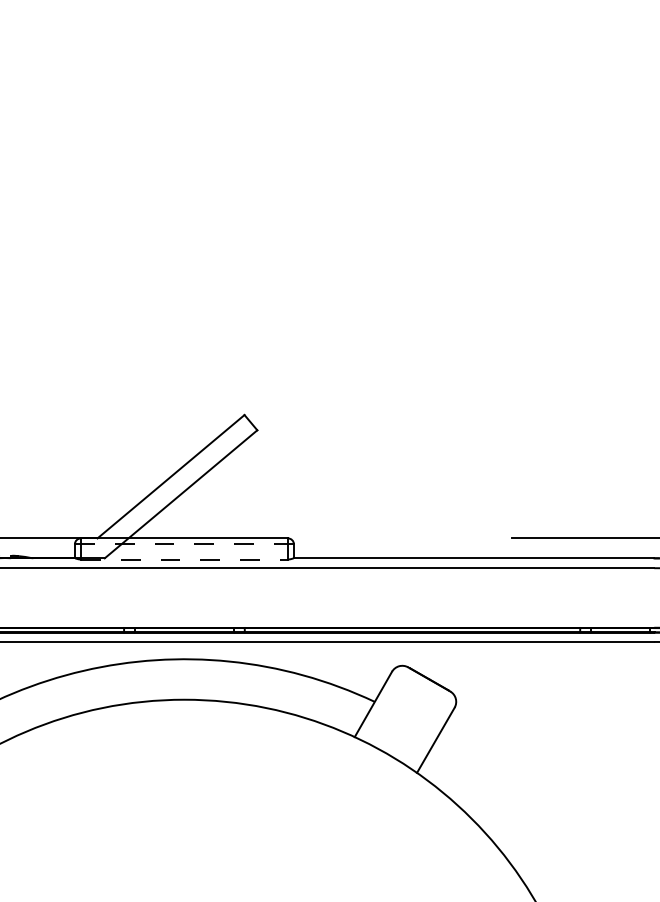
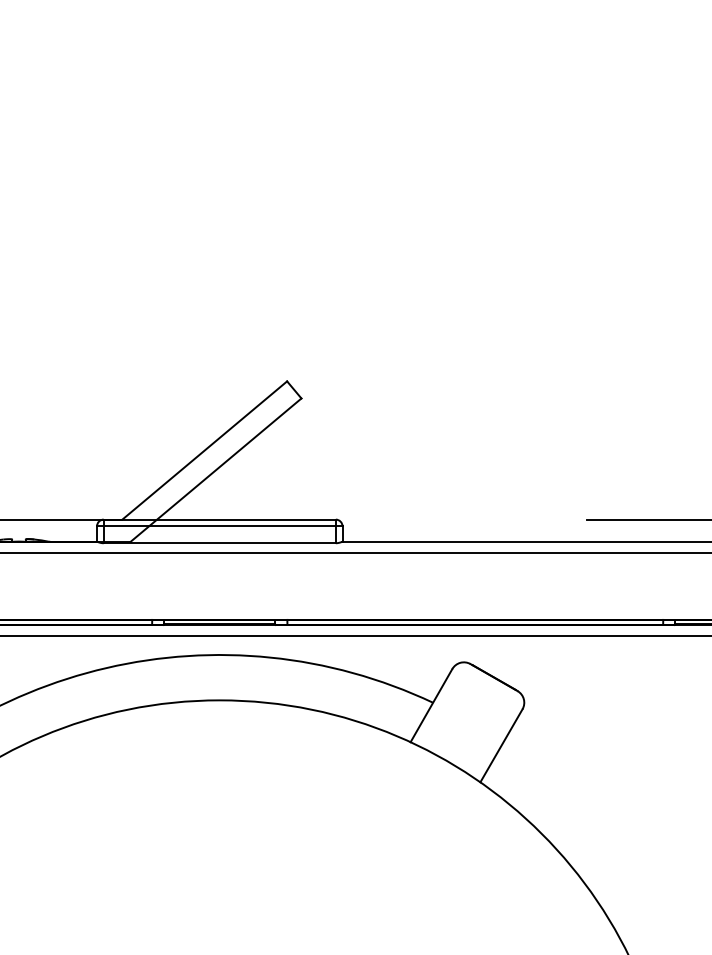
line: (184, 544) -> (219, 526), dashed -> solid
line: (184, 559) -> (219, 543), dashed -> solid

